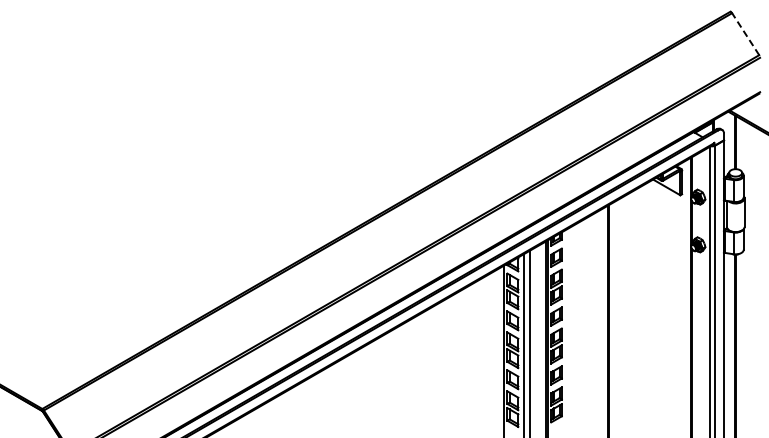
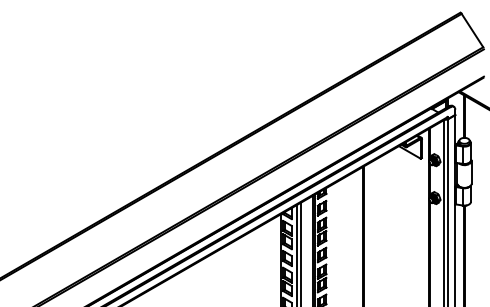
line: (745, 34) -> (472, 30), dashed -> solid

